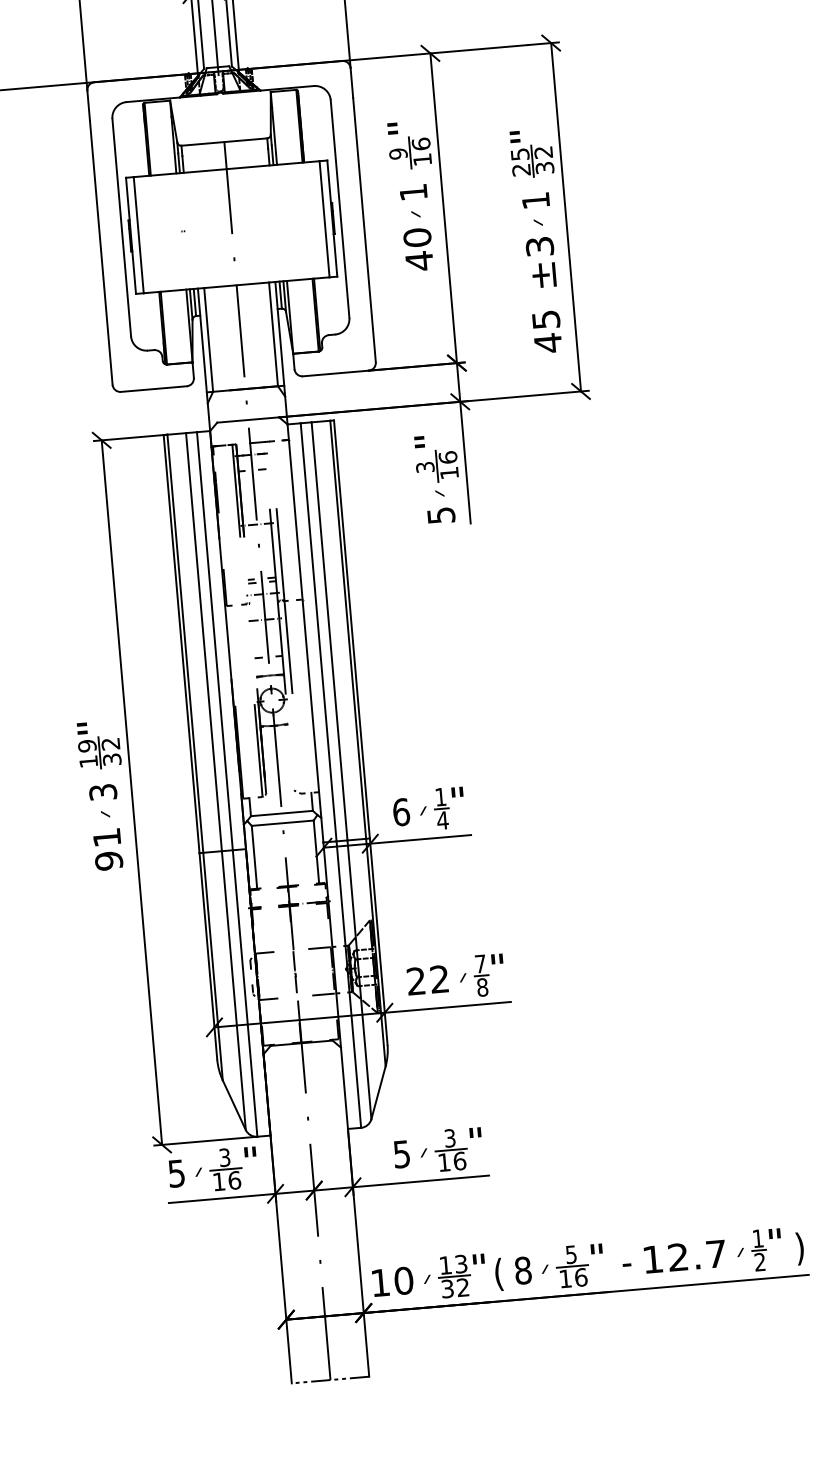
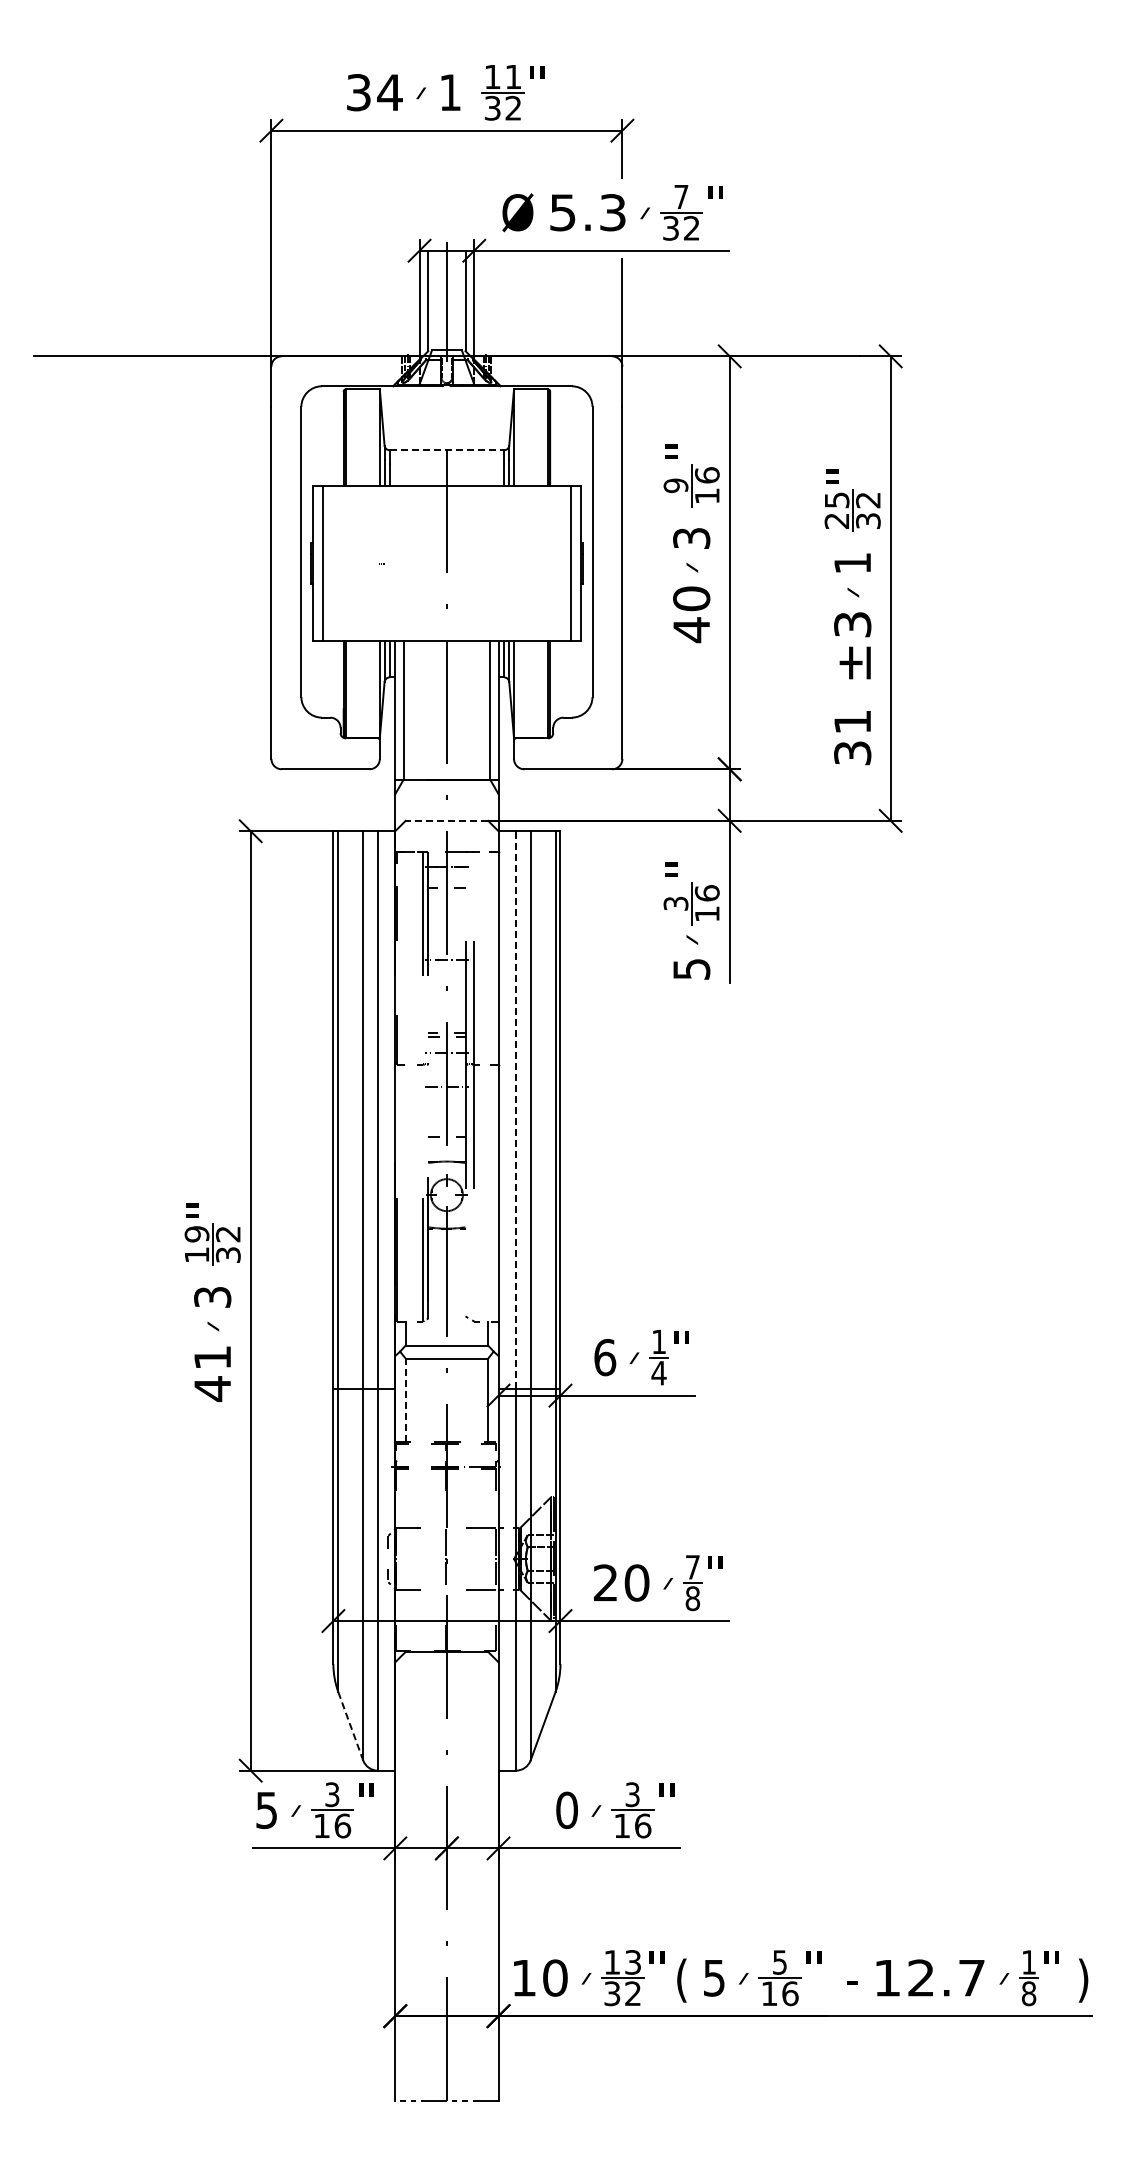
line: (224, 142) -> (447, 450), solid -> dashed
text: (413, 192) -> (691, 538), 1 -> 3
text: (547, 332) -> (852, 738), 45 -> 31
line: (247, 419) -> (446, 820), solid -> dashed
line: (318, 631) -> (516, 1109), solid -> dashed
line: (254, 857) -> (405, 1400), solid -> dashed
text: (108, 861) -> (212, 1389), 91 -> 41
text: (439, 978) -> (636, 1582), 22 -> 20
line: (234, 1105) -> (350, 1726), solid -> dashed
text: (401, 1154) -> (566, 1810), 5 -> 0
text: (760, 1261) -> (1029, 1993), 2 -> 8
text: (523, 1270) -> (714, 1977), 8 -> 5

